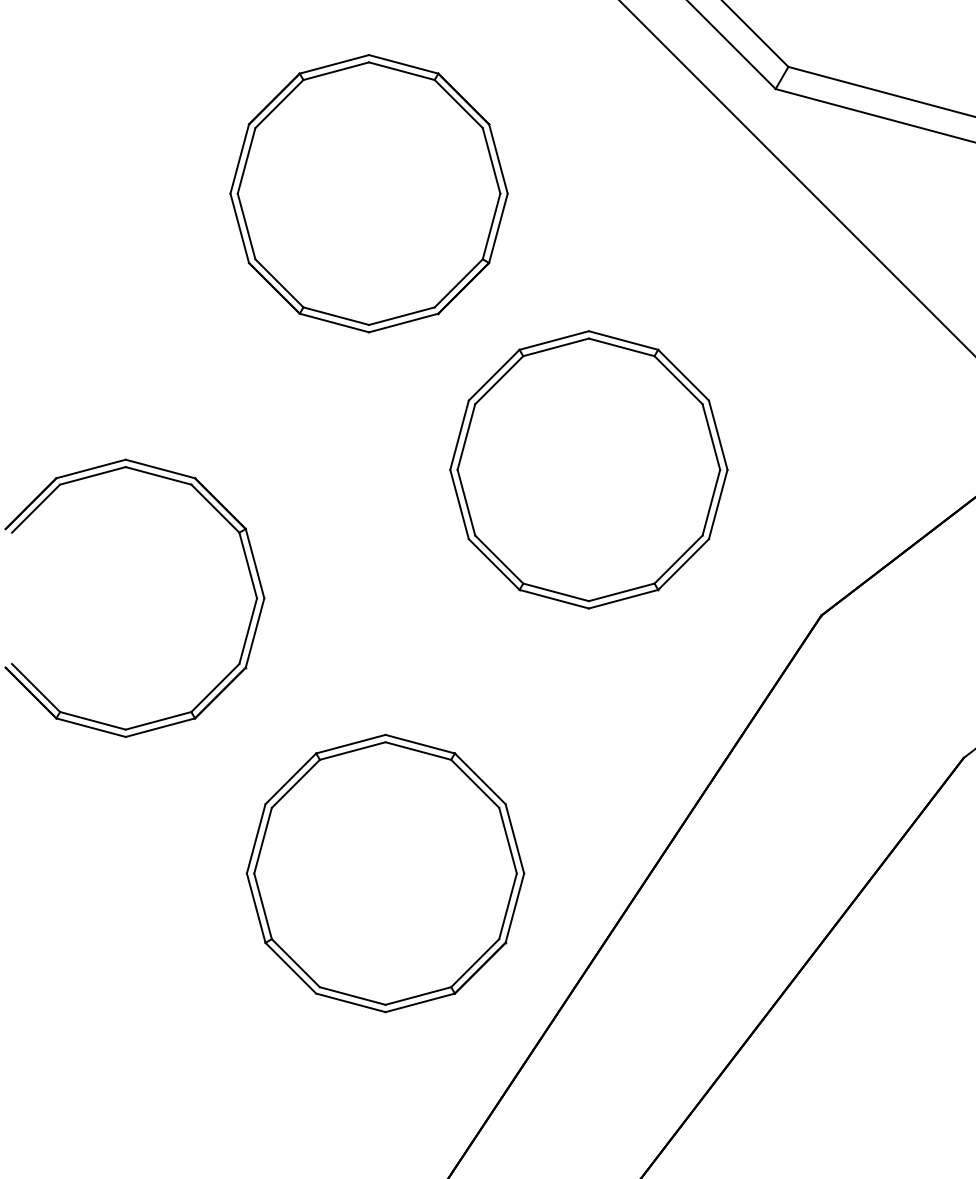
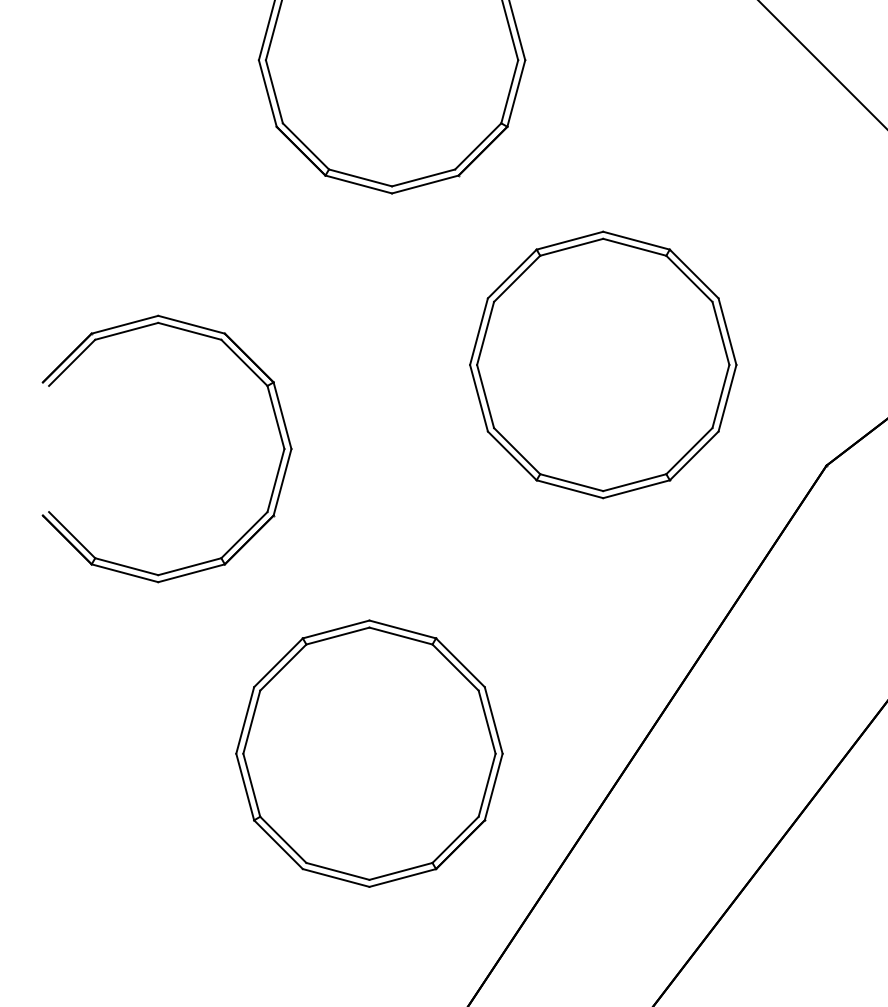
part: (588, 469) -> (602, 364), moved
part: (385, 873) -> (369, 753), moved

